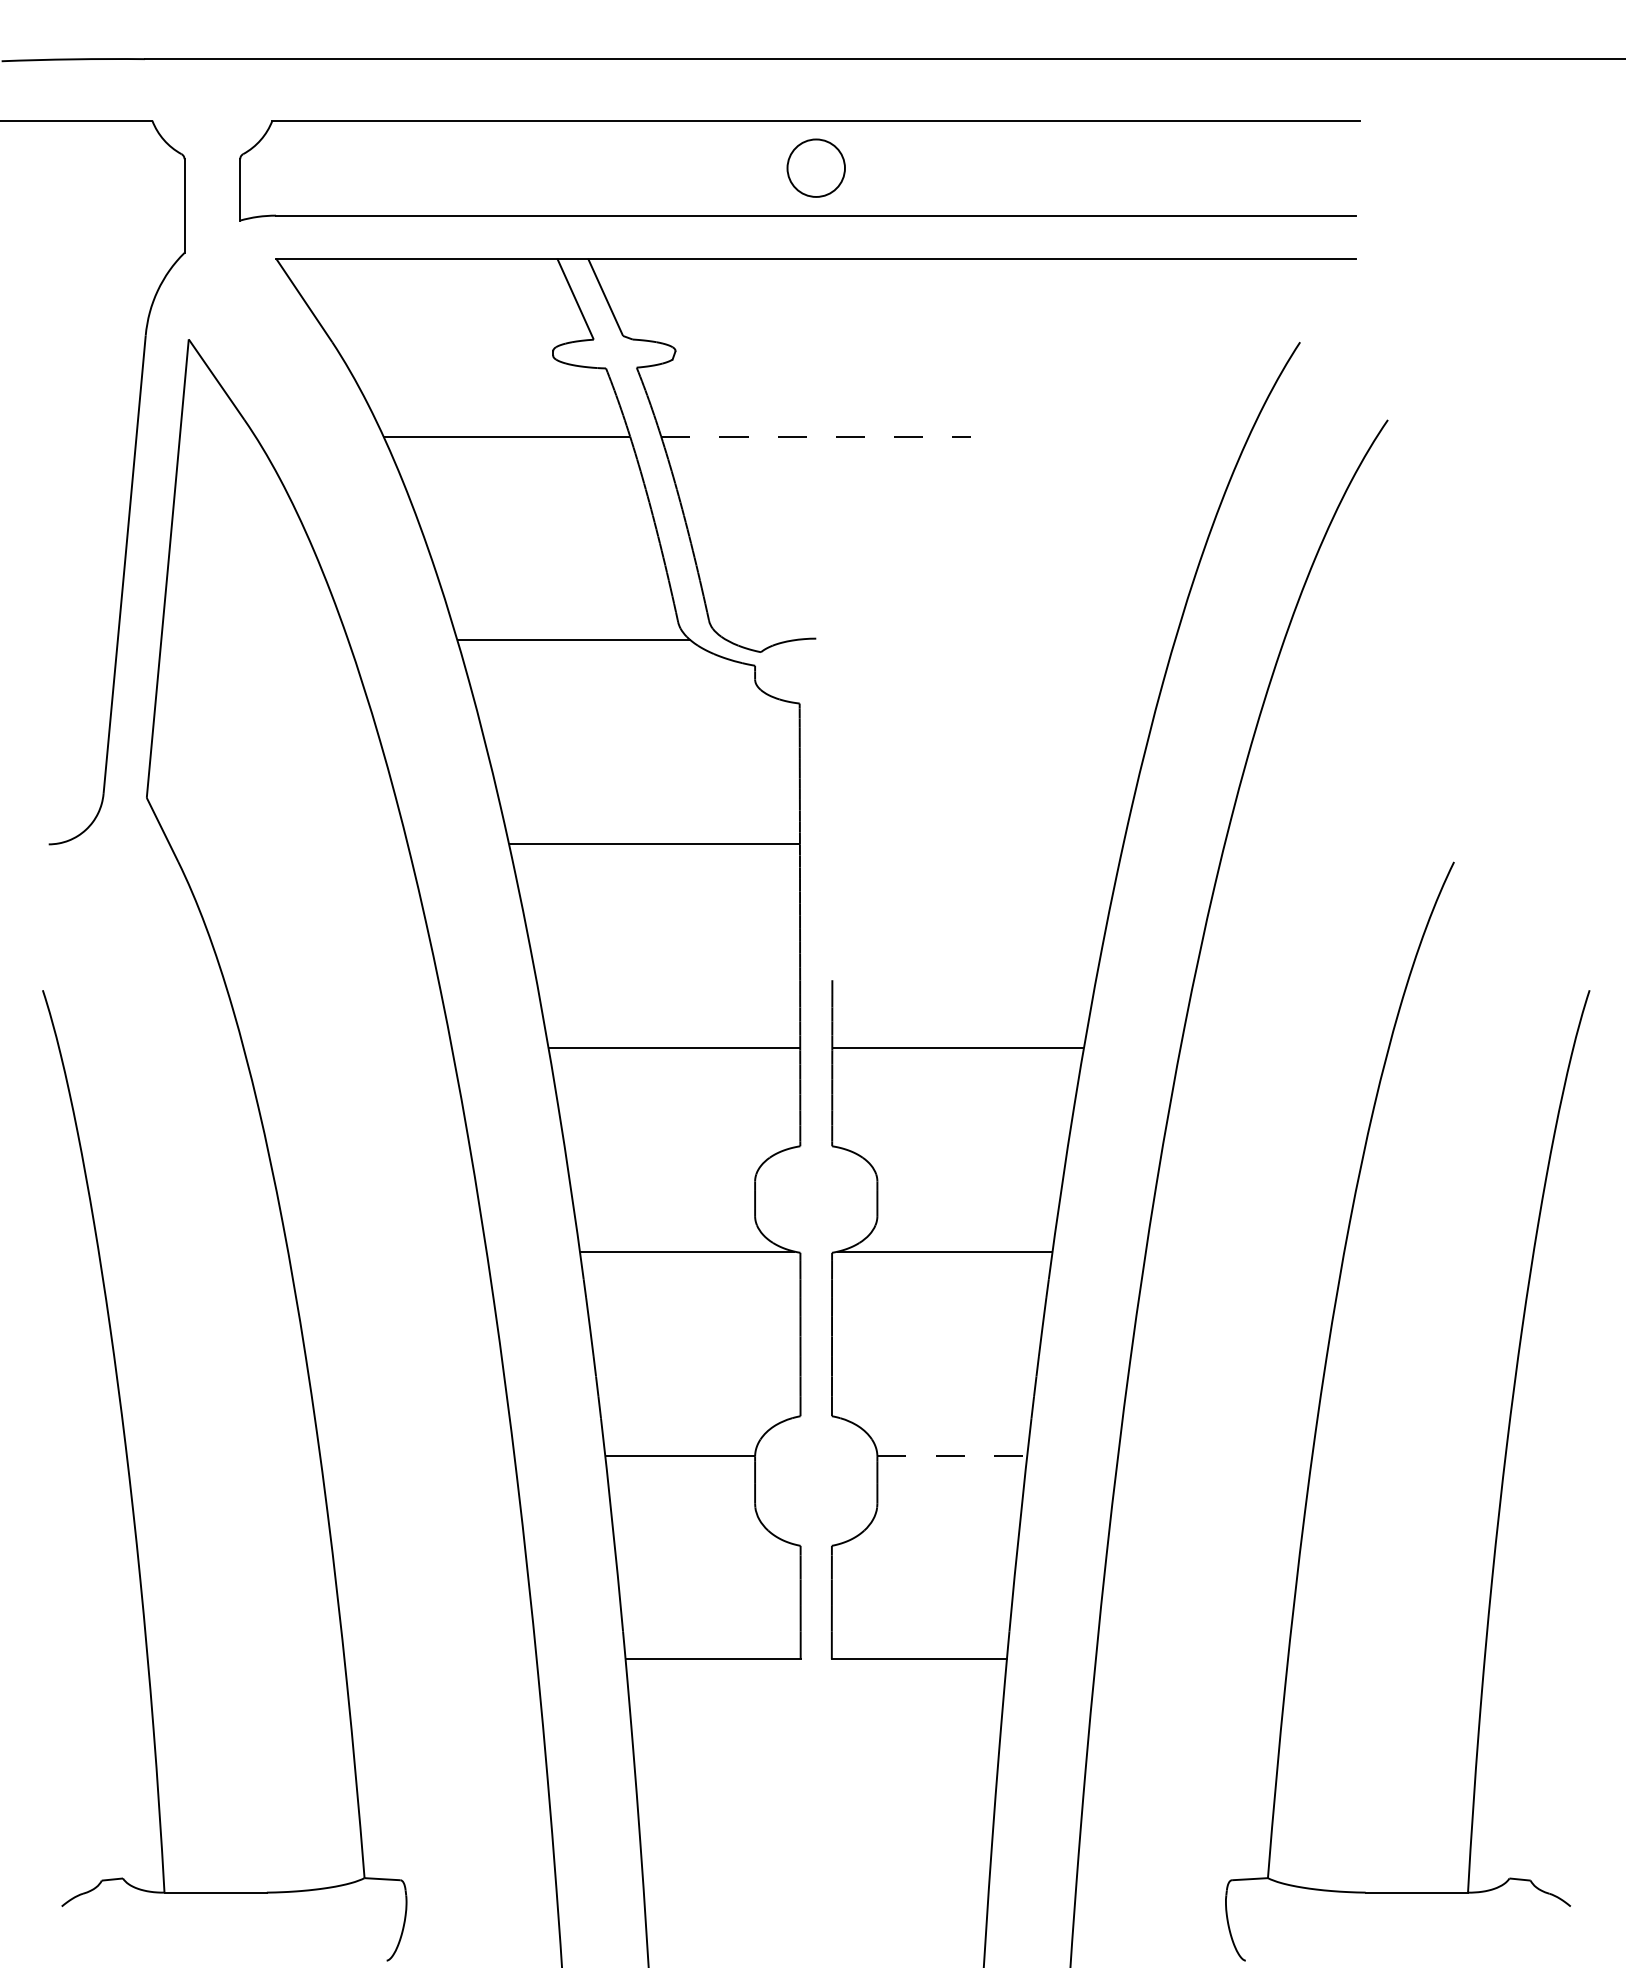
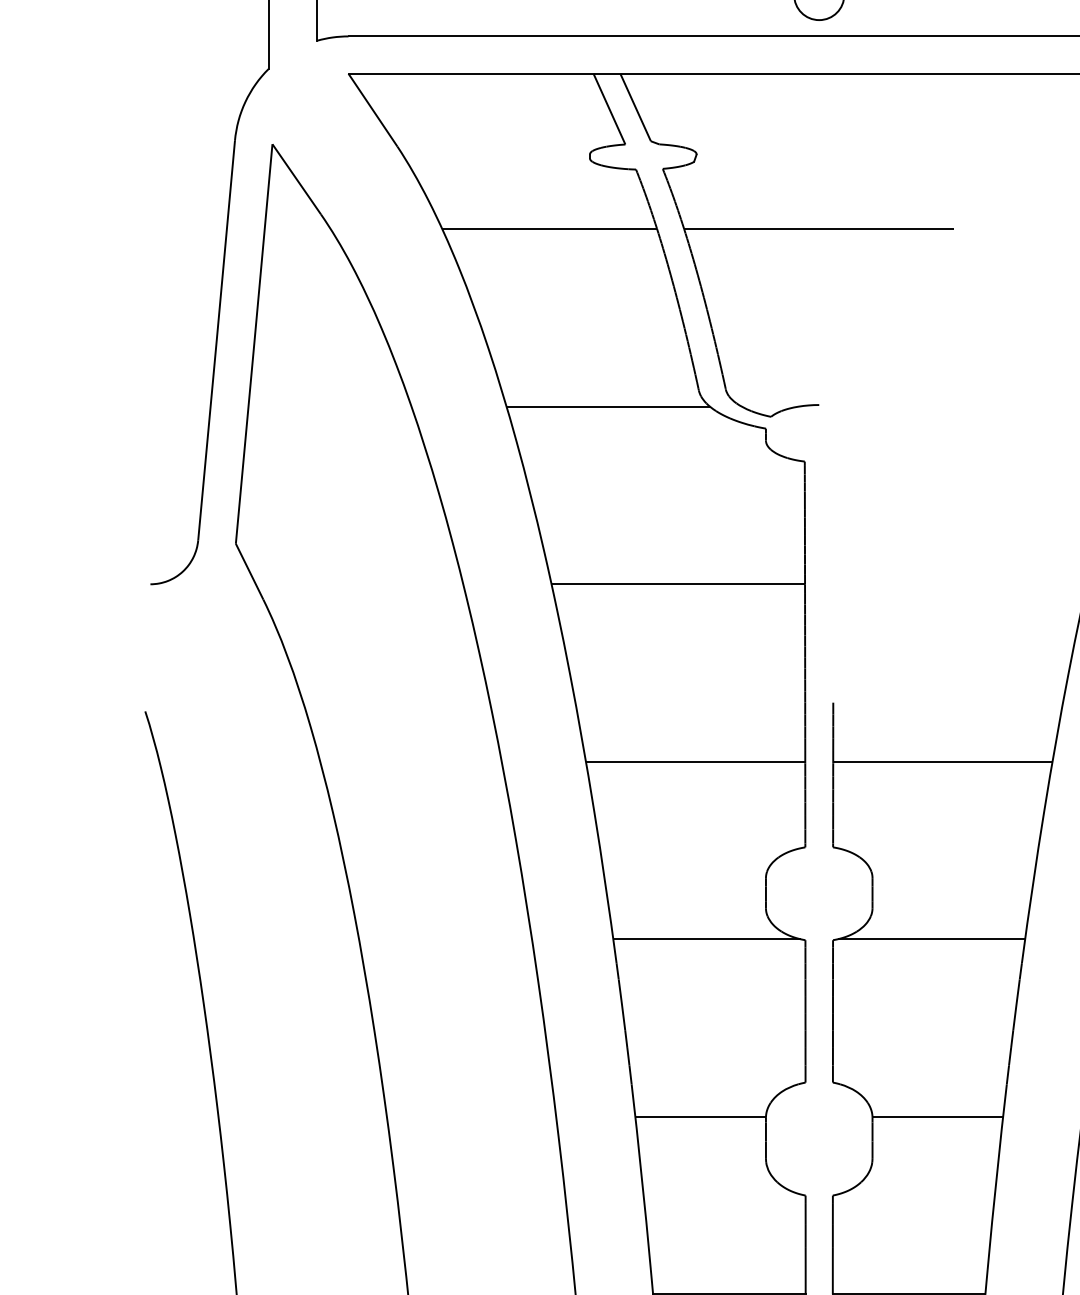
line: (816, 436) -> (819, 228), dashed -> solid
line: (952, 1455) -> (937, 1116), dashed -> solid

